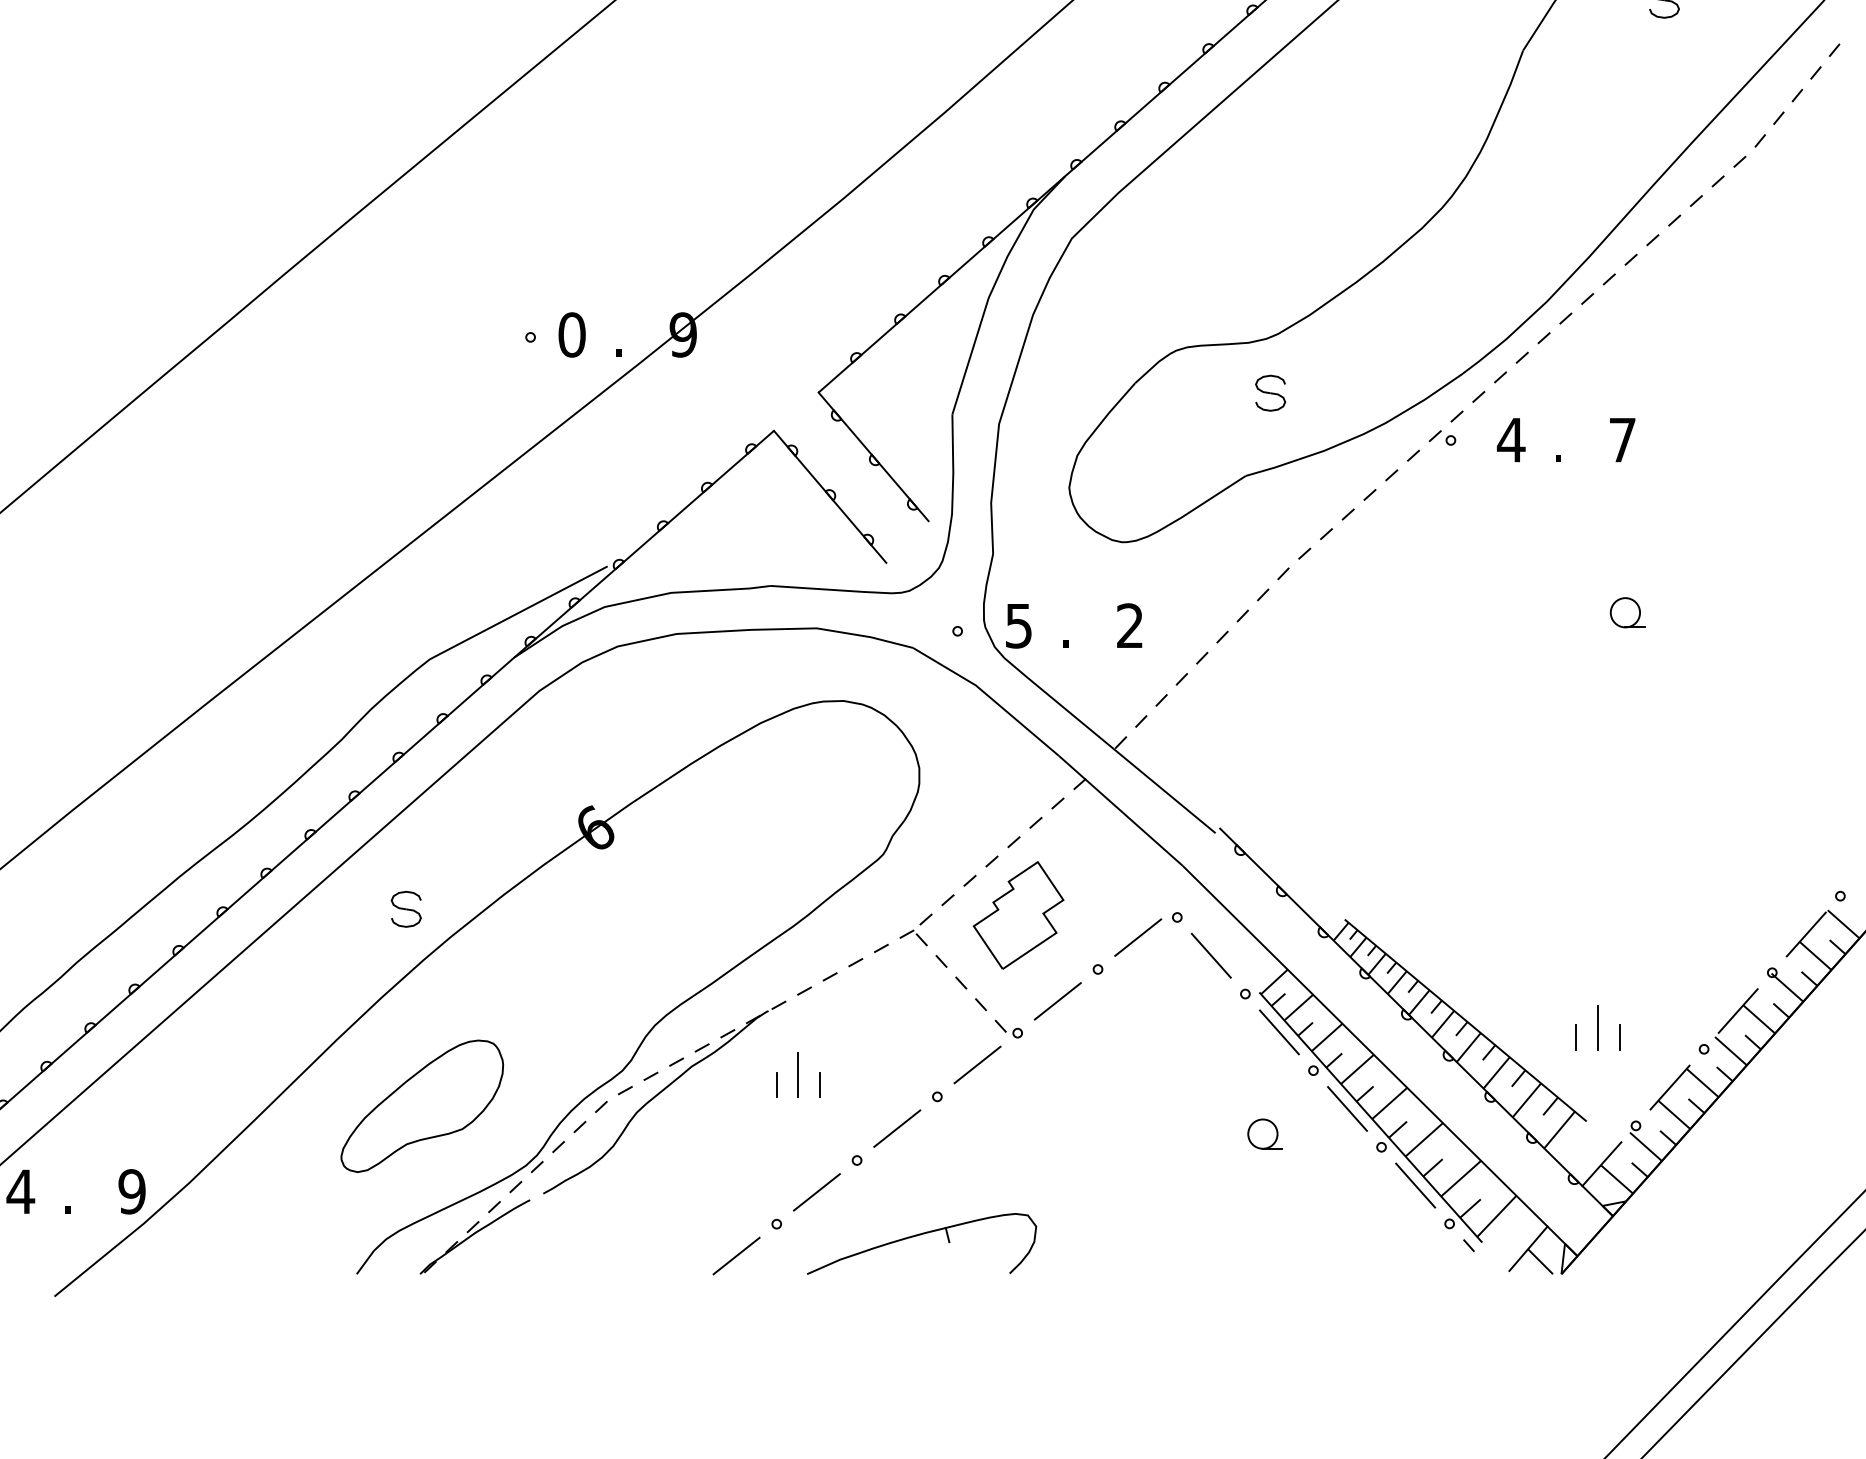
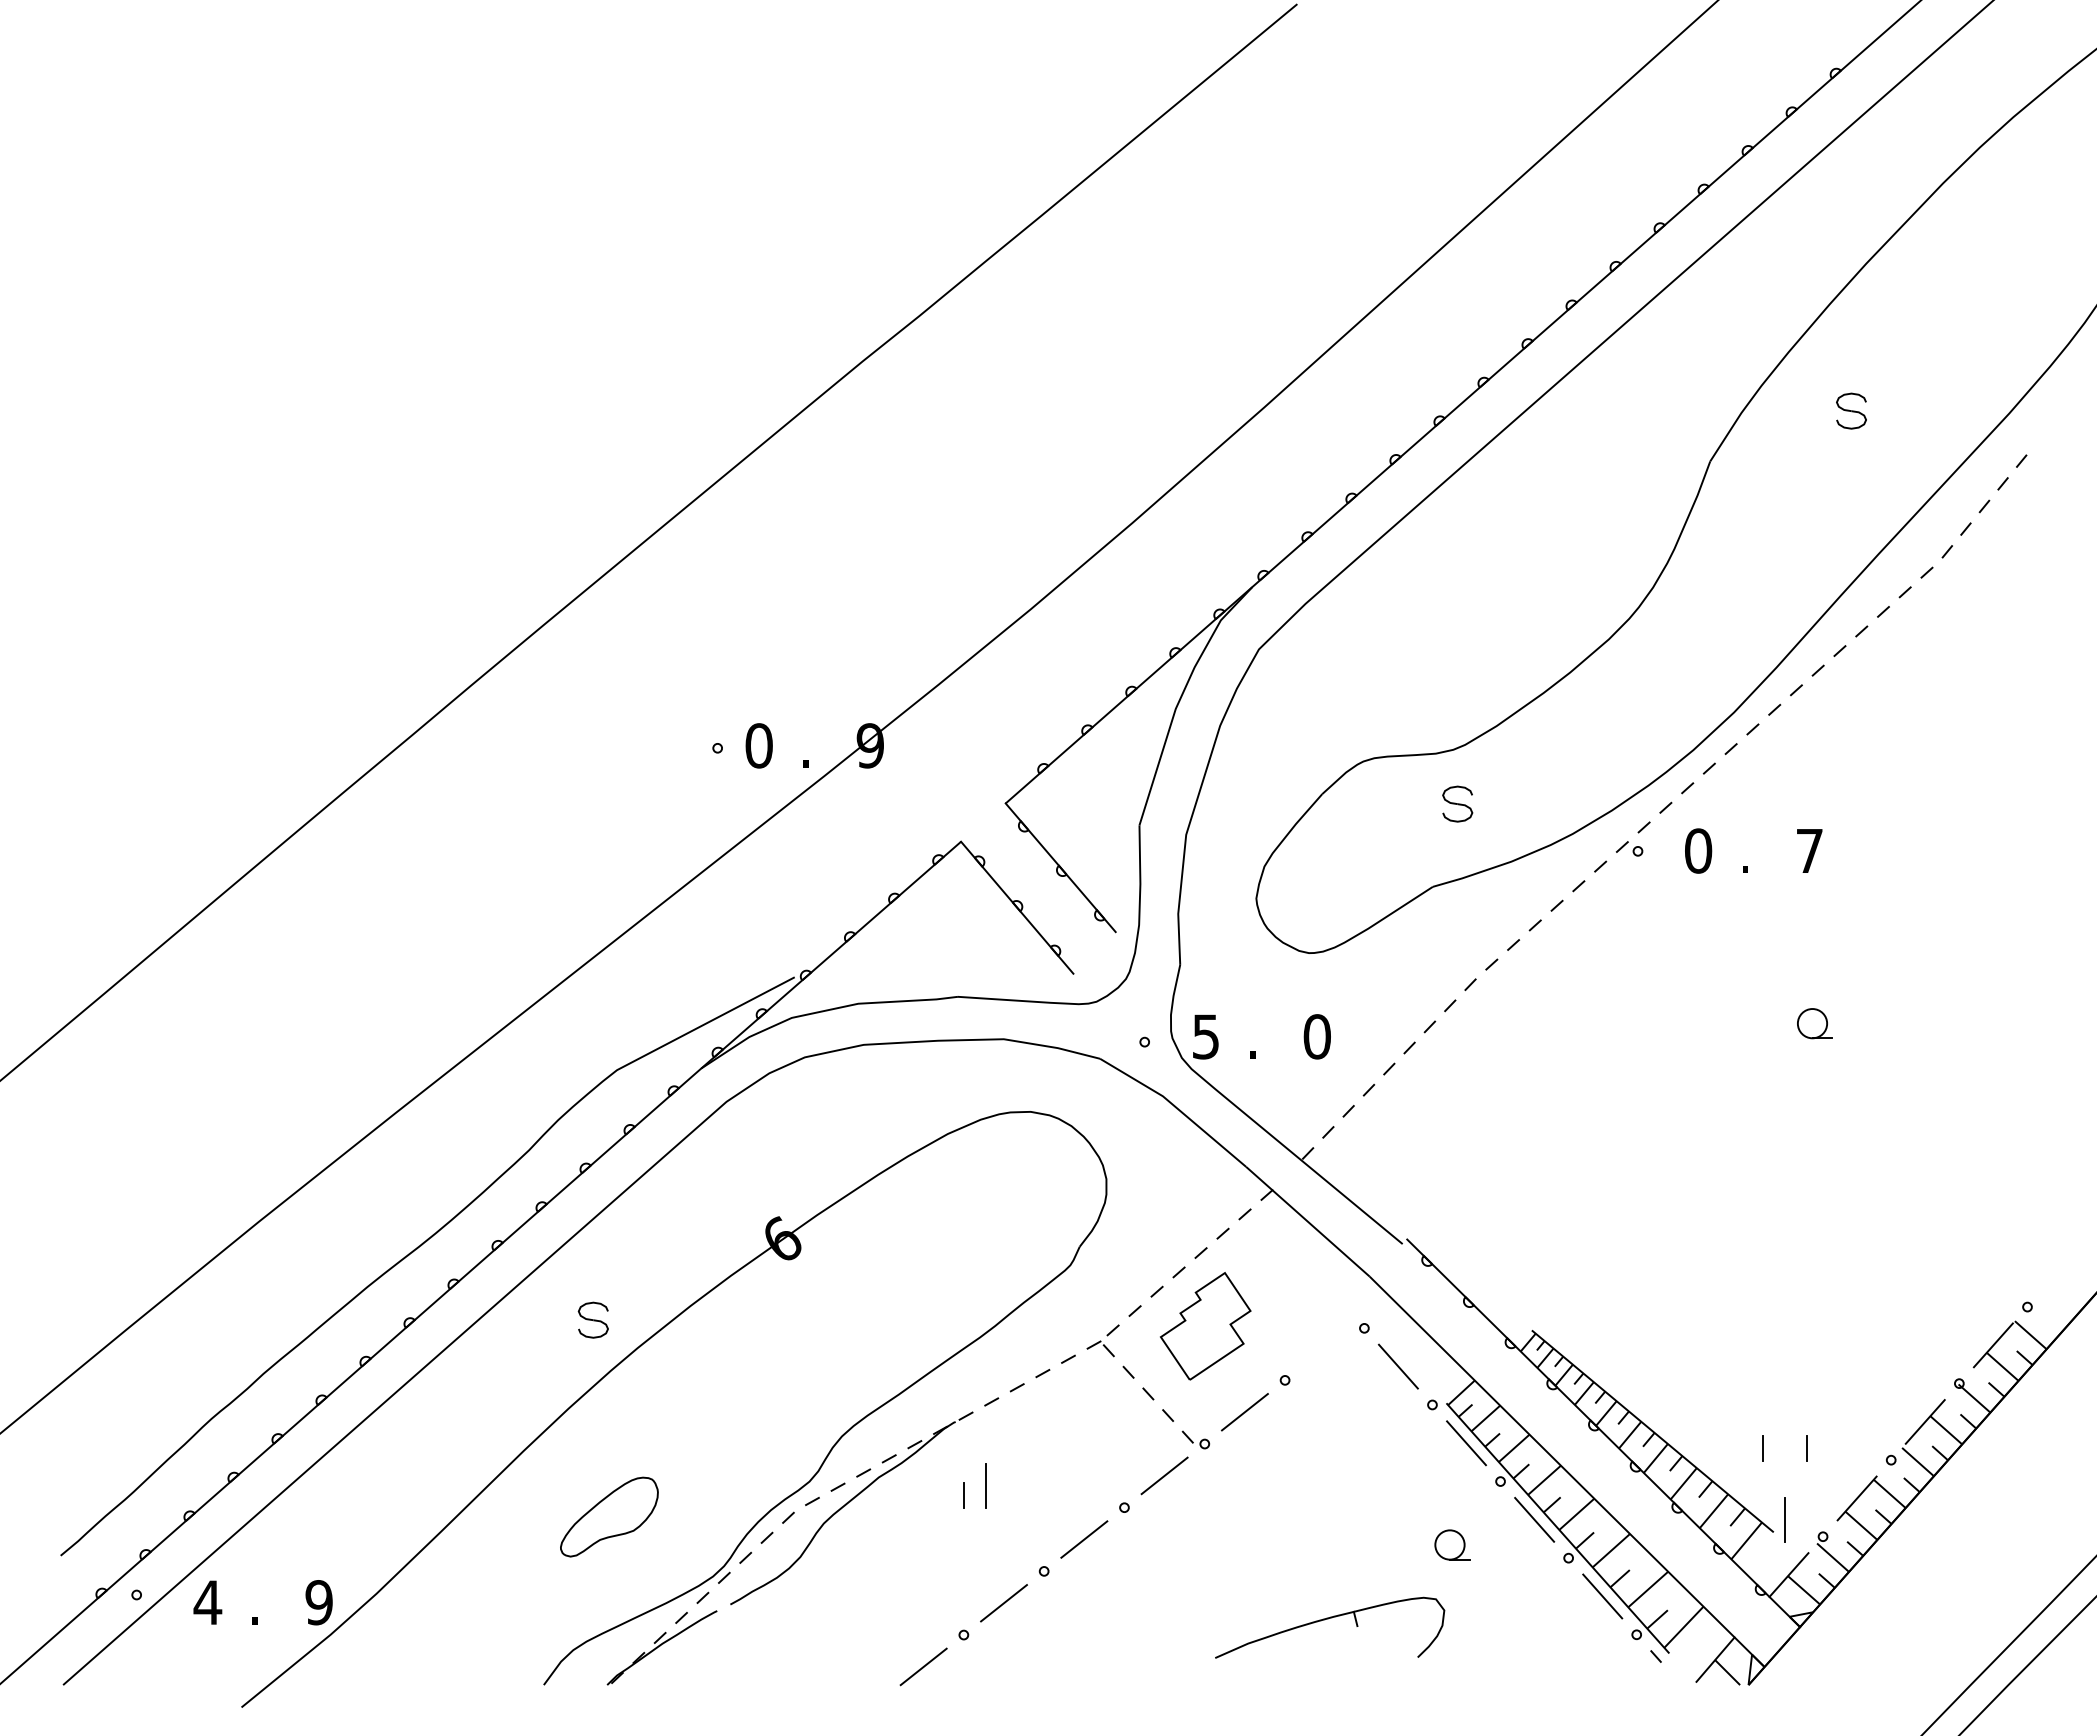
text: (1511, 439) -> (1698, 850), 4 -> 0
text: (1129, 625) -> (1316, 1036), 2 -> 0
line: (1138, 937) -> (1325, 1348), removed
line: (1597, 1027) -> (1784, 1519), moved
line: (820, 1084) -> (1007, 1495), removed
part: (422, 1105) -> (609, 1516), size x0.6
part: (920, 1235) -> (1328, 1619), moved

